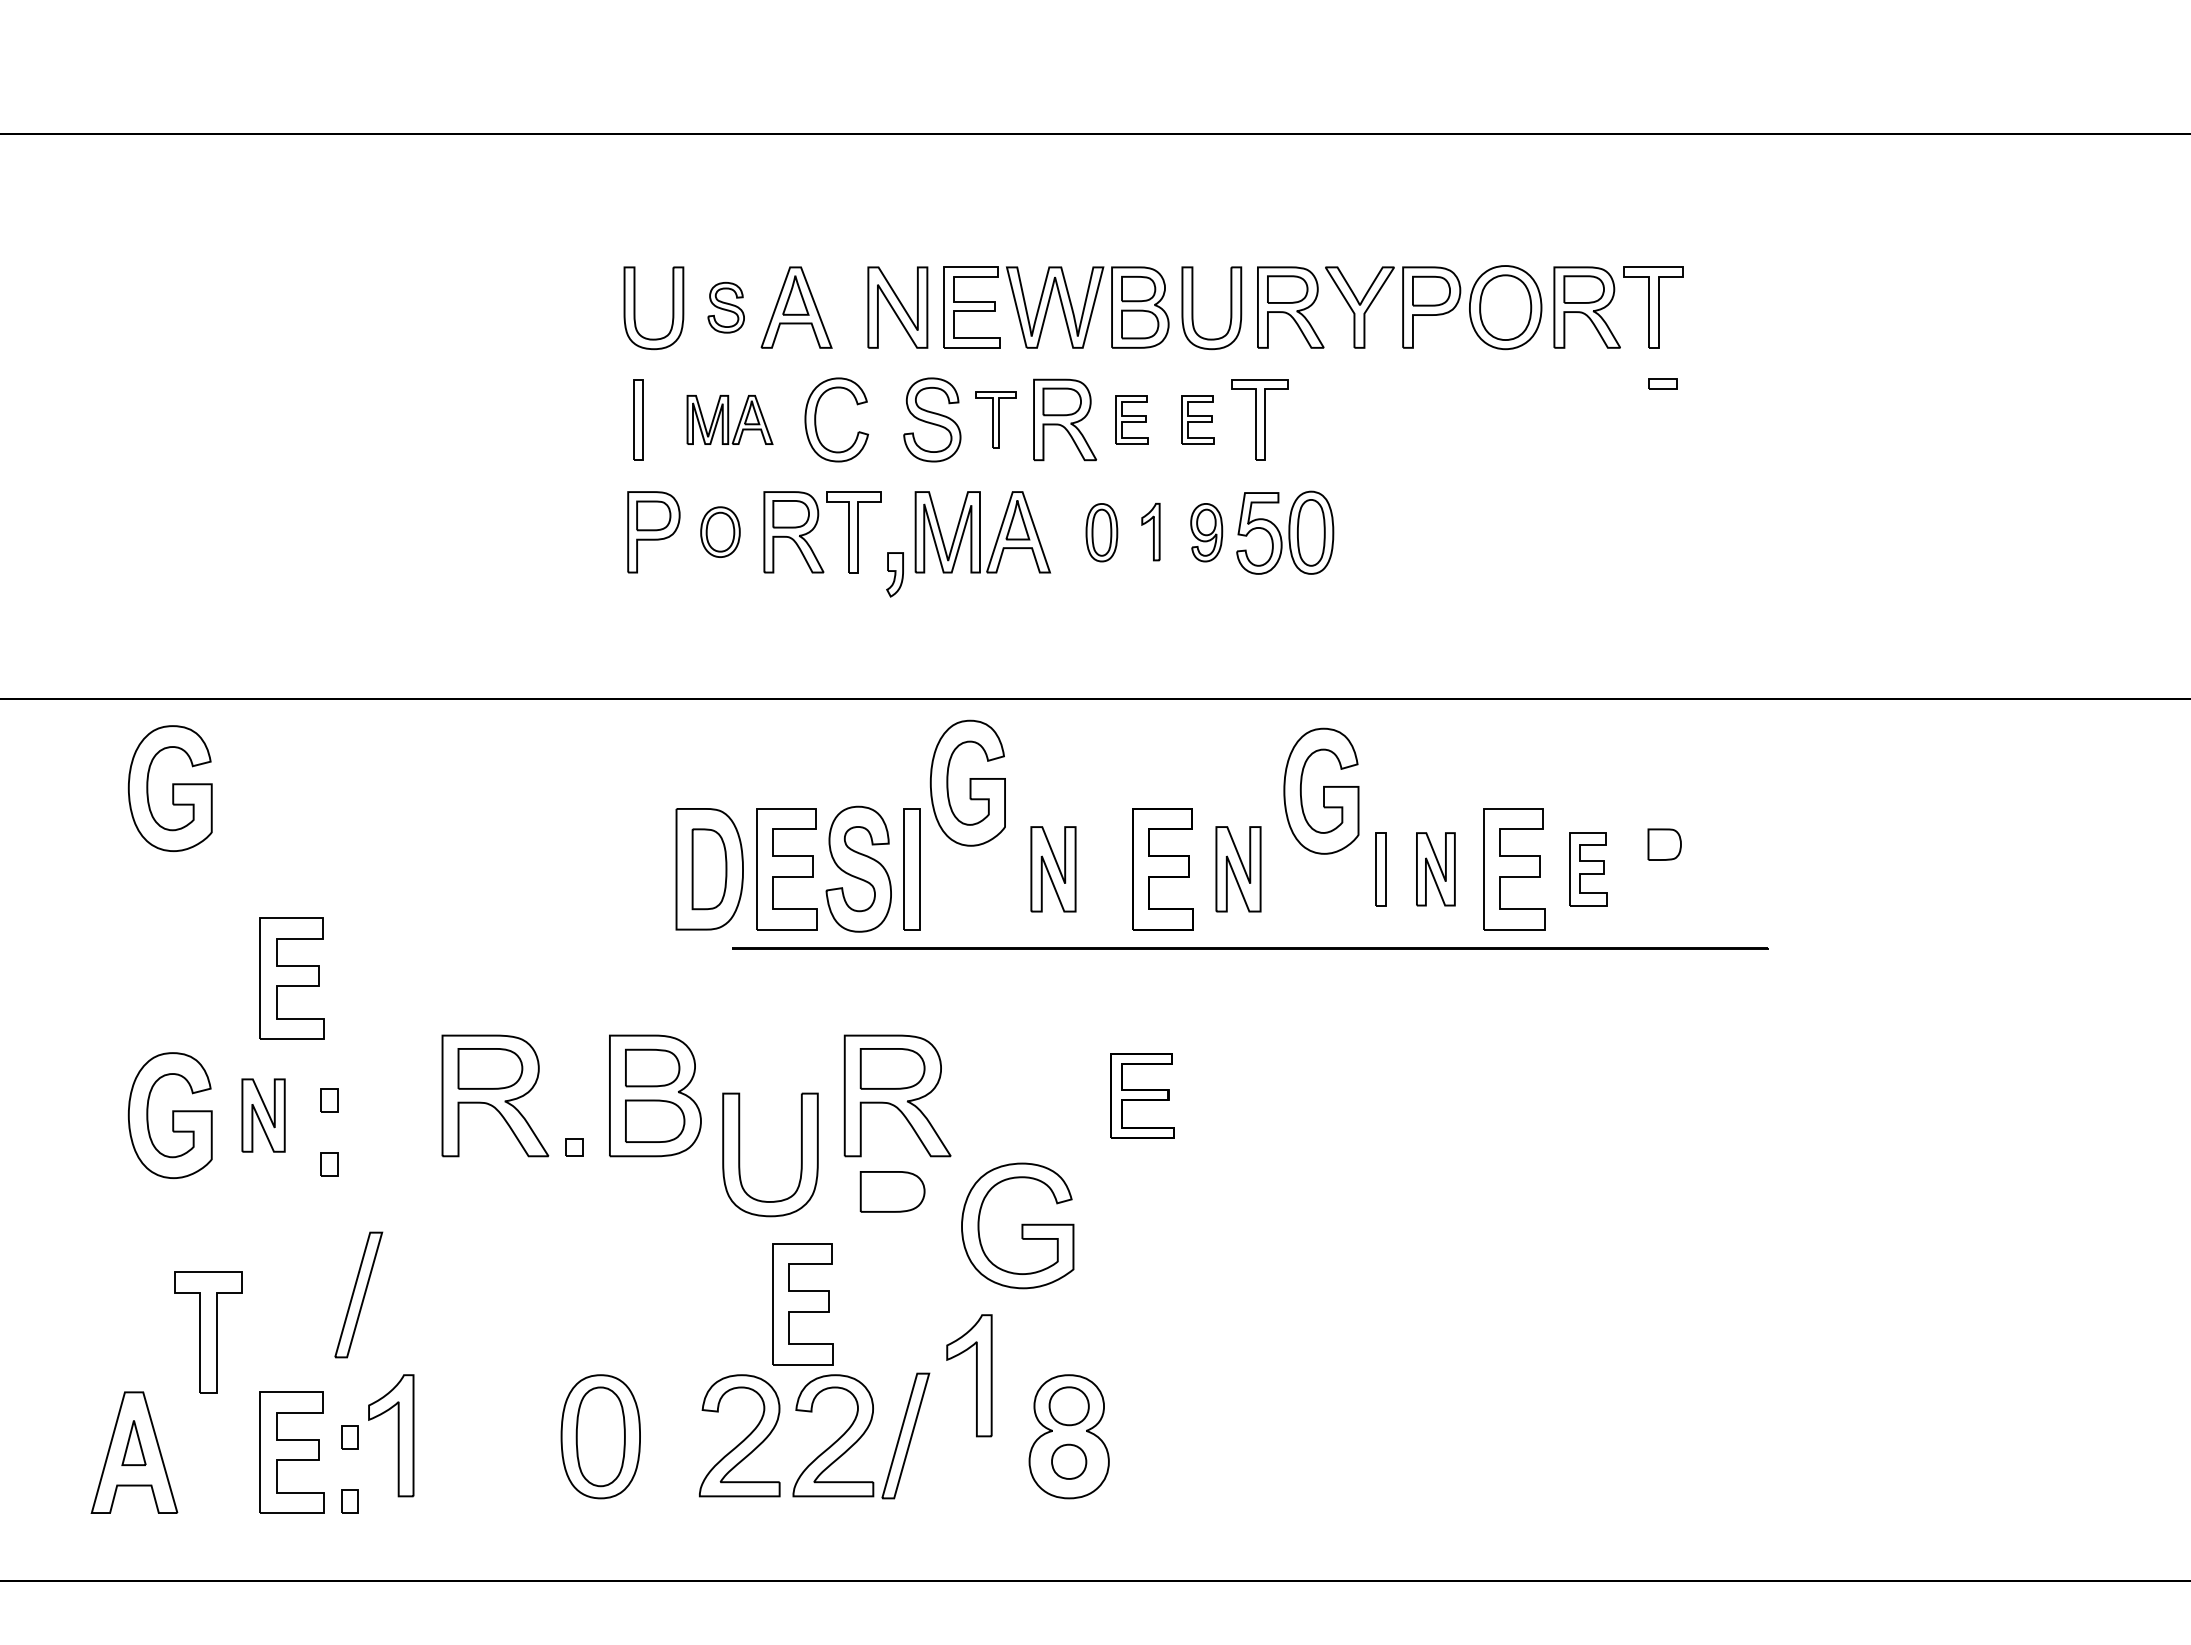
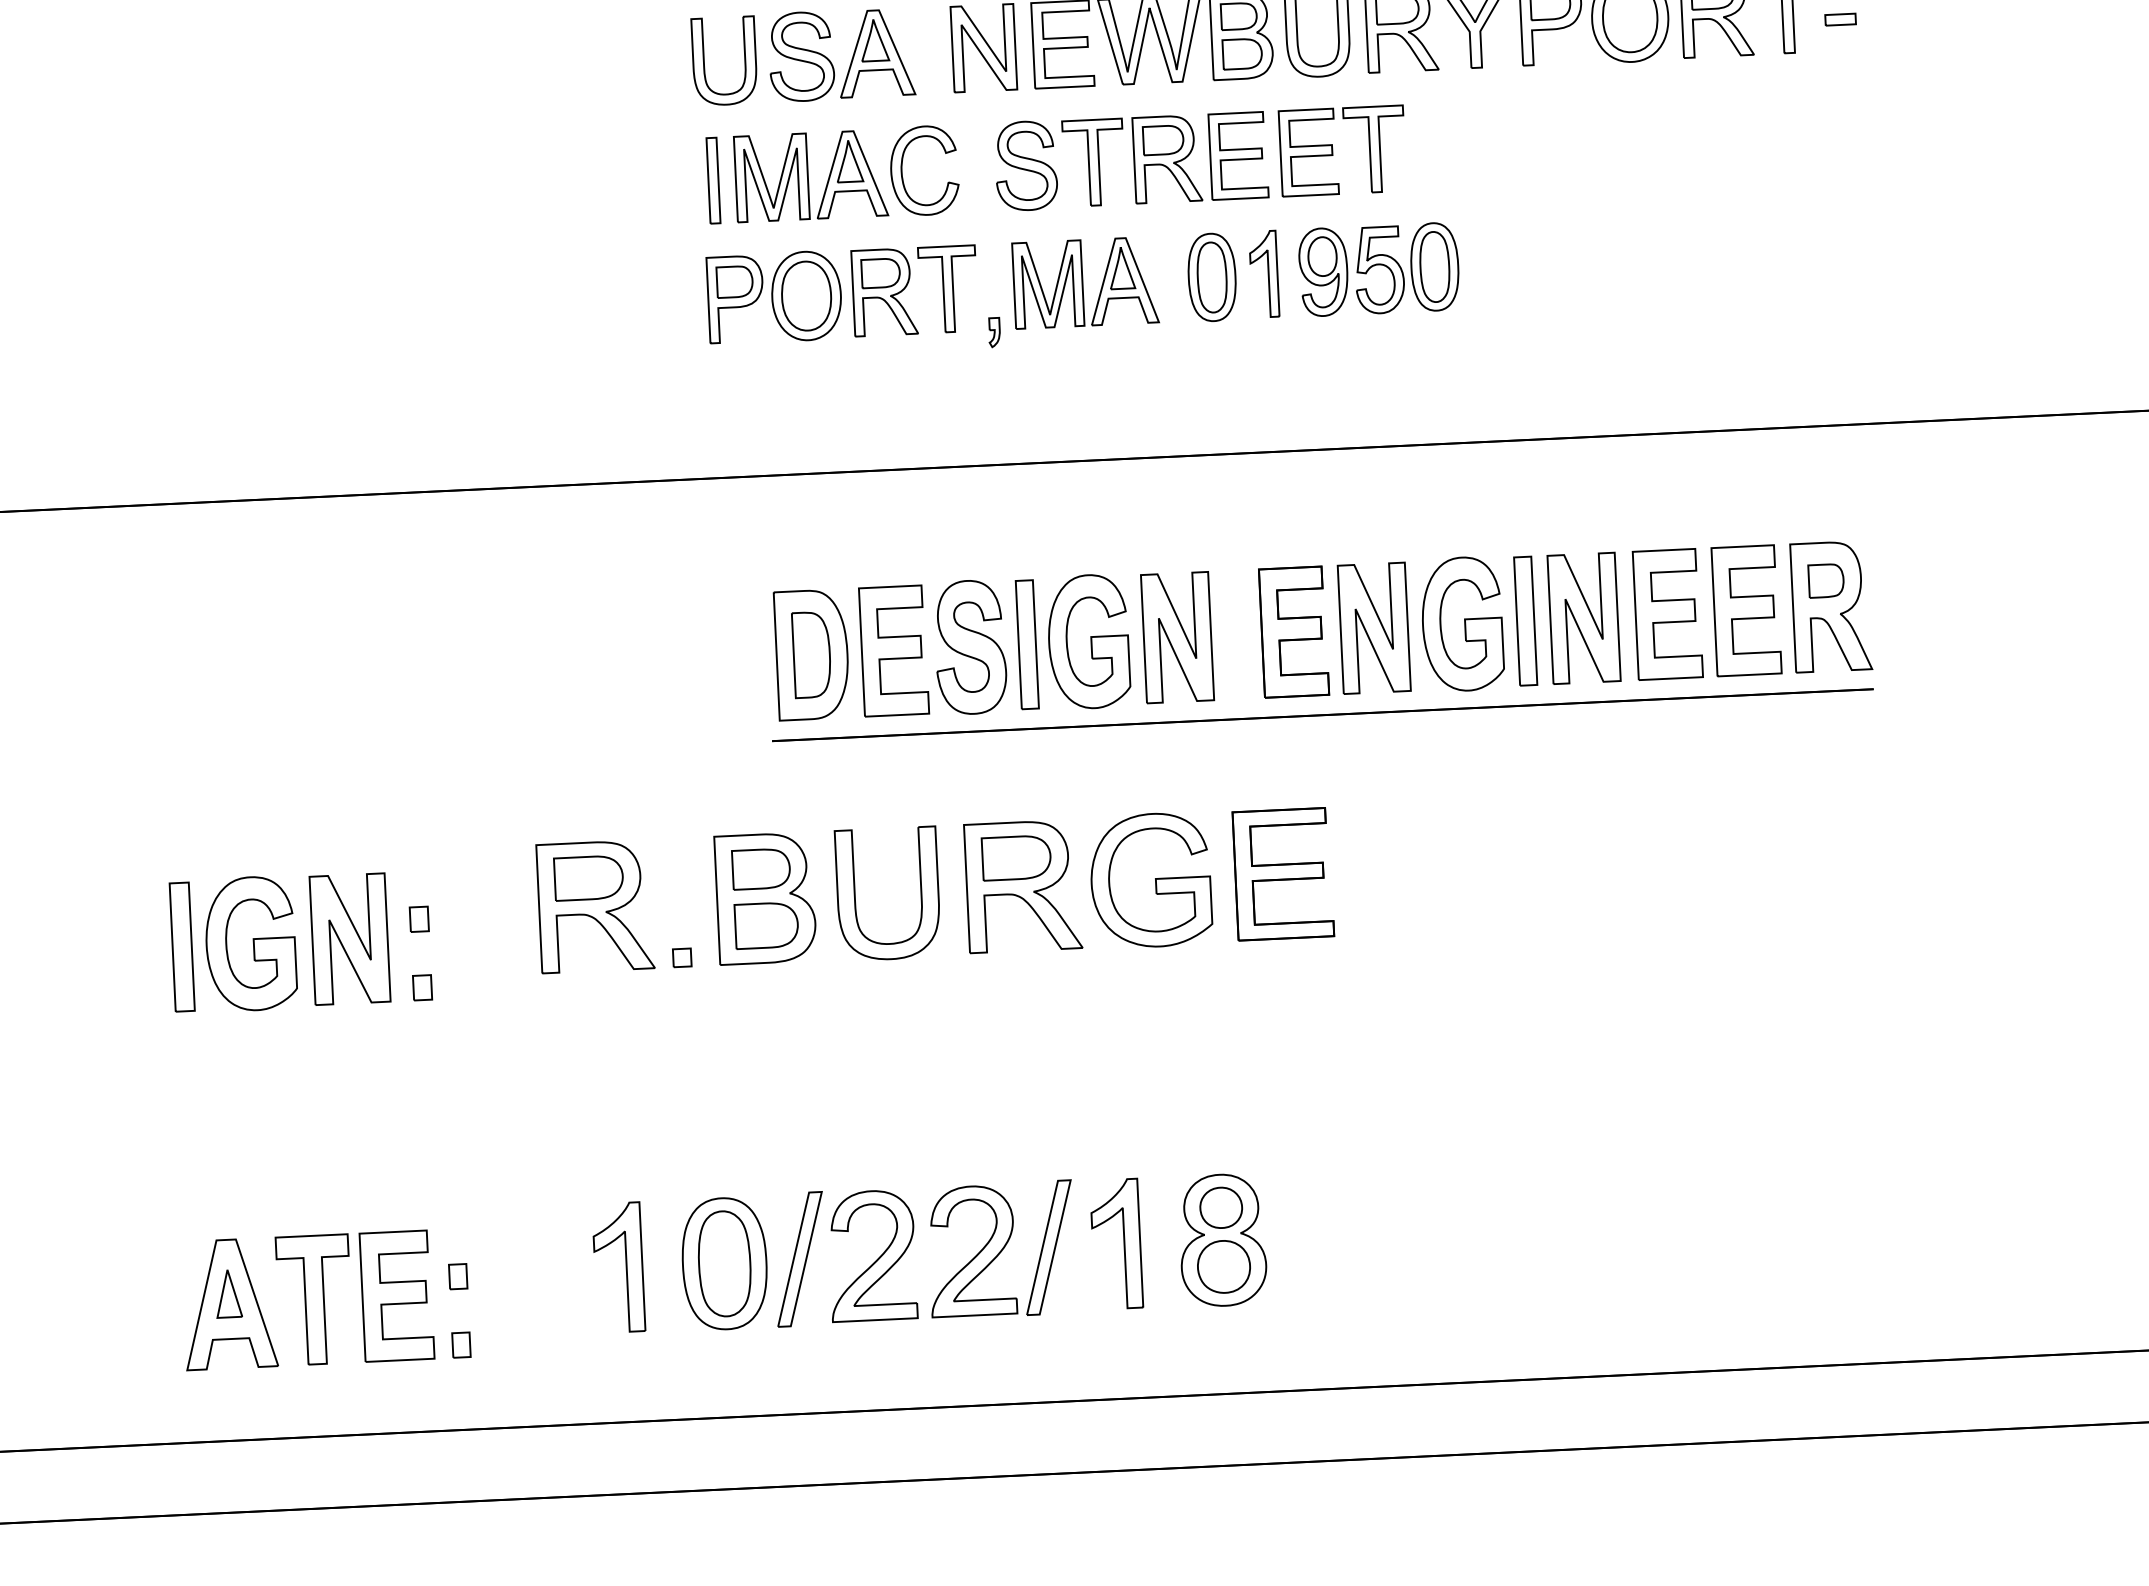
part: (725, 307) -> (800, 56), size x1.67
part: (1662, 383) -> (1840, 19), moved
part: (729, 419) -> (810, 175), size x1.67
part: (995, 419) -> (1093, 162), size x1.43
part: (1132, 419) -> (1239, 155), size x1.67
part: (1198, 419) -> (1309, 152), size x1.67
part: (720, 531) -> (806, 295), size x1.67
part: (1150, 531) -> (1263, 273), size x1.43
part: (1101, 532) -> (1211, 277), size x1.43
part: (1206, 532) -> (1323, 271), size x1.43
part: (895, 574) -> (994, 332), size x0.62
part: (967, 782) -> (1088, 641), moved
part: (169, 788) -> (233, 596), removed
part: (1321, 790) -> (1462, 623), moved
part: (1053, 869) -> (1177, 637), size x1.43
part: (1238, 869) -> (1374, 628), size x1.43
part: (1380, 869) -> (1525, 621), size x1.67
part: (1435, 869) -> (1583, 618), size x1.67
part: (1588, 869) -> (1746, 611), size x1.67
part: (1668, 869) -> (1831, 607), added
line: (1250, 948) -> (1322, 715), moved
part: (291, 978) -> (372, 791), removed
part: (1141, 1095) -> (1282, 873), size x1.43
part: (105, 1115) -> (181, 947), added
part: (263, 1115) -> (349, 939), size x1.67
part: (740, 1154) -> (856, 894), moved
part: (892, 1191) -> (1022, 988), removed
part: (1017, 1225) -> (1150, 880), moved
part: (358, 1294) -> (799, 1258), moved
part: (802, 1304) -> (932, 1113), removed
part: (208, 1332) -> (314, 1299), moved
part: (976, 1375) -> (1124, 1243), moved
part: (391, 1435) -> (619, 1267), moved
part: (1068, 1461) -> (1223, 1266), size x1.43

